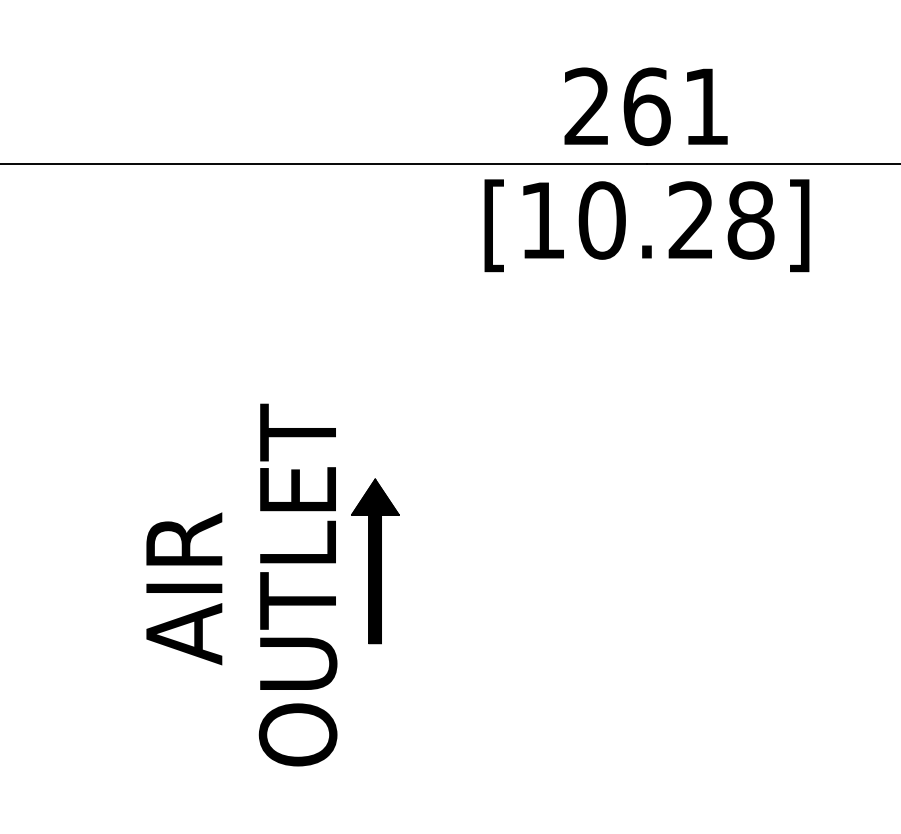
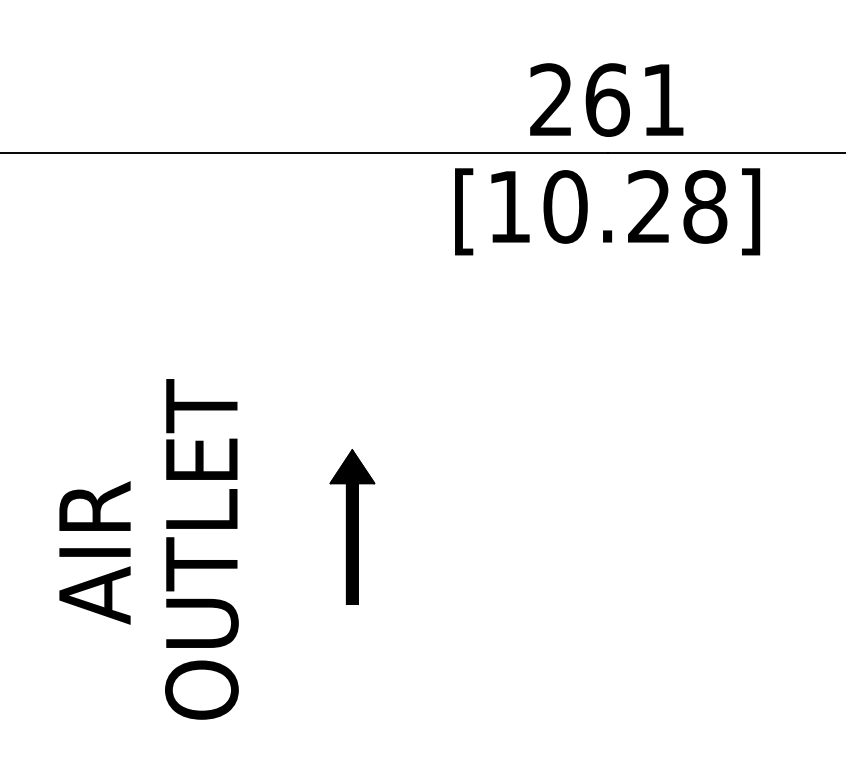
text: (241, 584) -> (148, 548), moved

